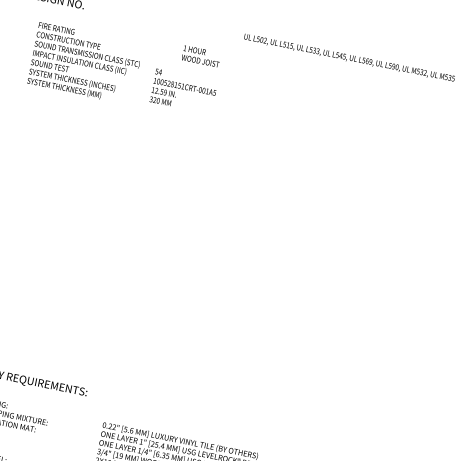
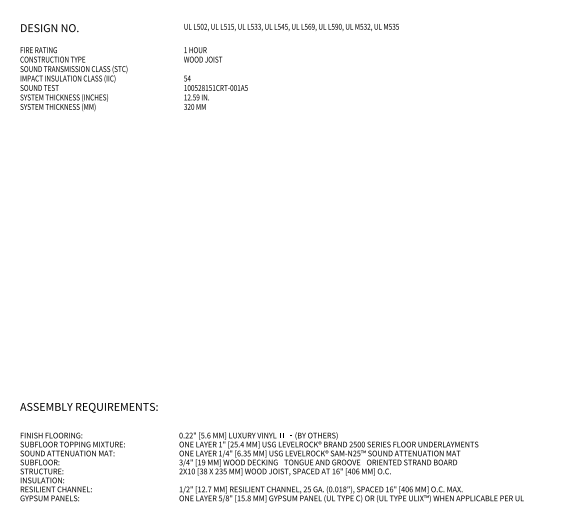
text: (349, 57) -> (291, 26), moved
text: (84, 64) -> (73, 79), moved
text: (183, 91) -> (215, 92), moved

